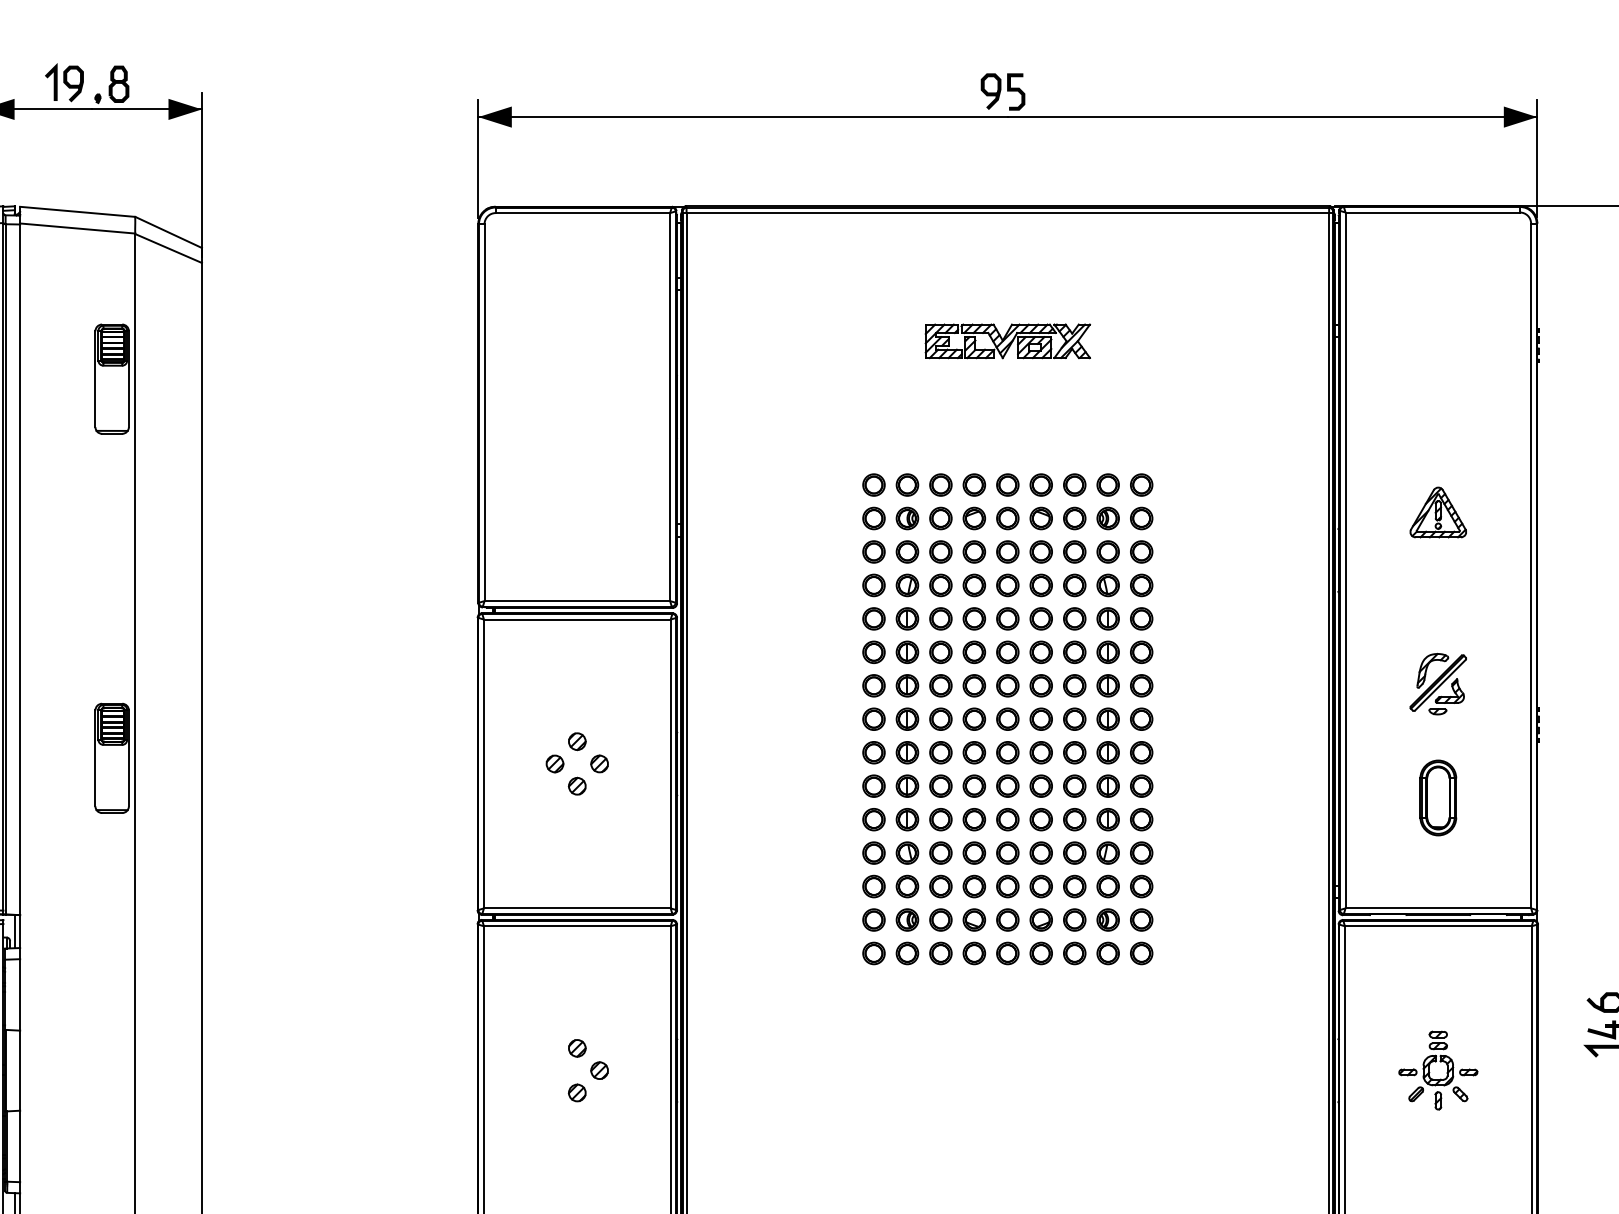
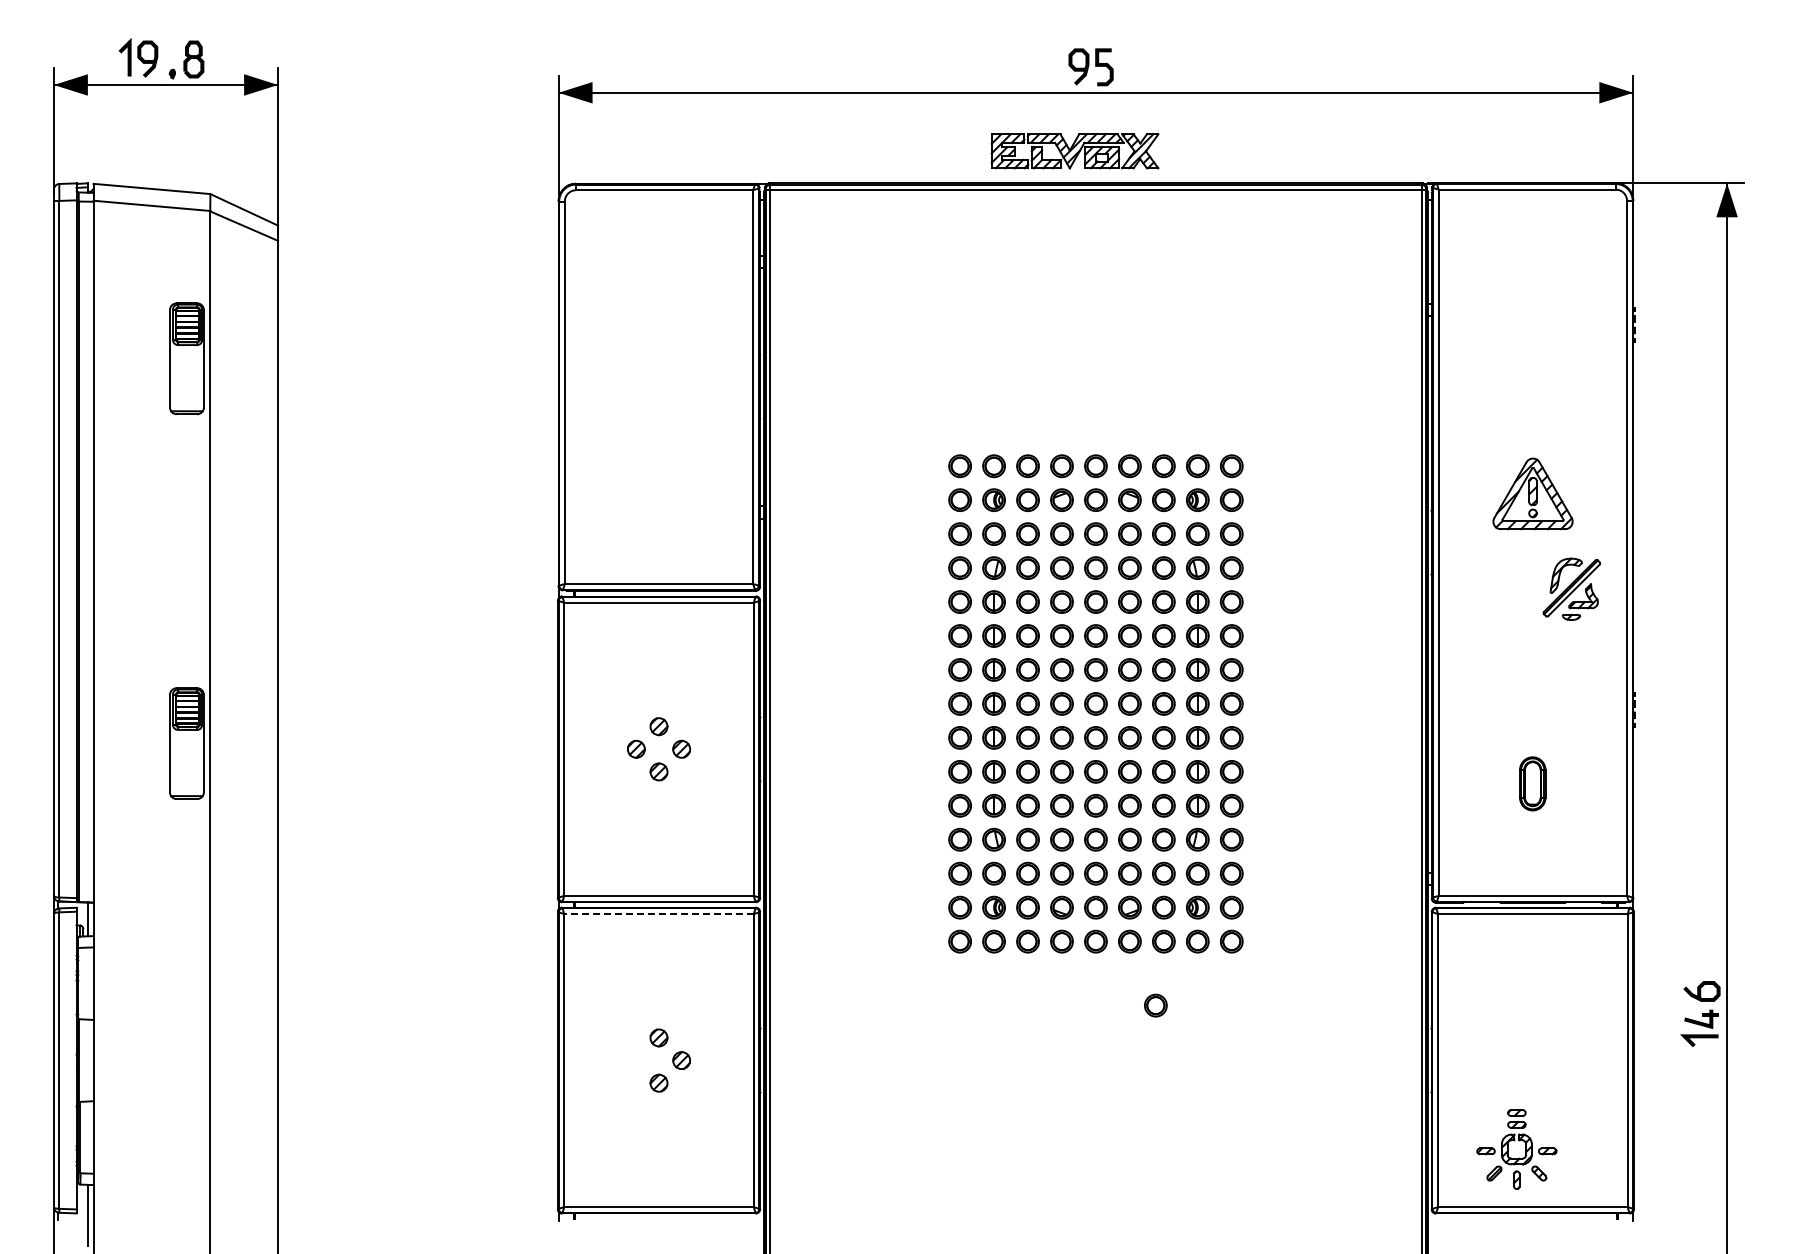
part: (1007, 341) -> (1074, 151), moved
part: (1437, 512) -> (1532, 494), size x1.4
part: (1437, 683) -> (1571, 588), moved
part: (1437, 797) -> (1532, 783), size x0.7
line: (577, 926) -> (659, 914), solid -> dashed
part: (1066, 1016) -> (1155, 1005), added
part: (1430, 1070) -> (1508, 1149), moved

